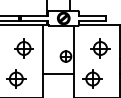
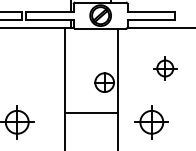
part: (23, 48) -> (29, 68), removed
part: (100, 48) -> (165, 68), size x0.7

